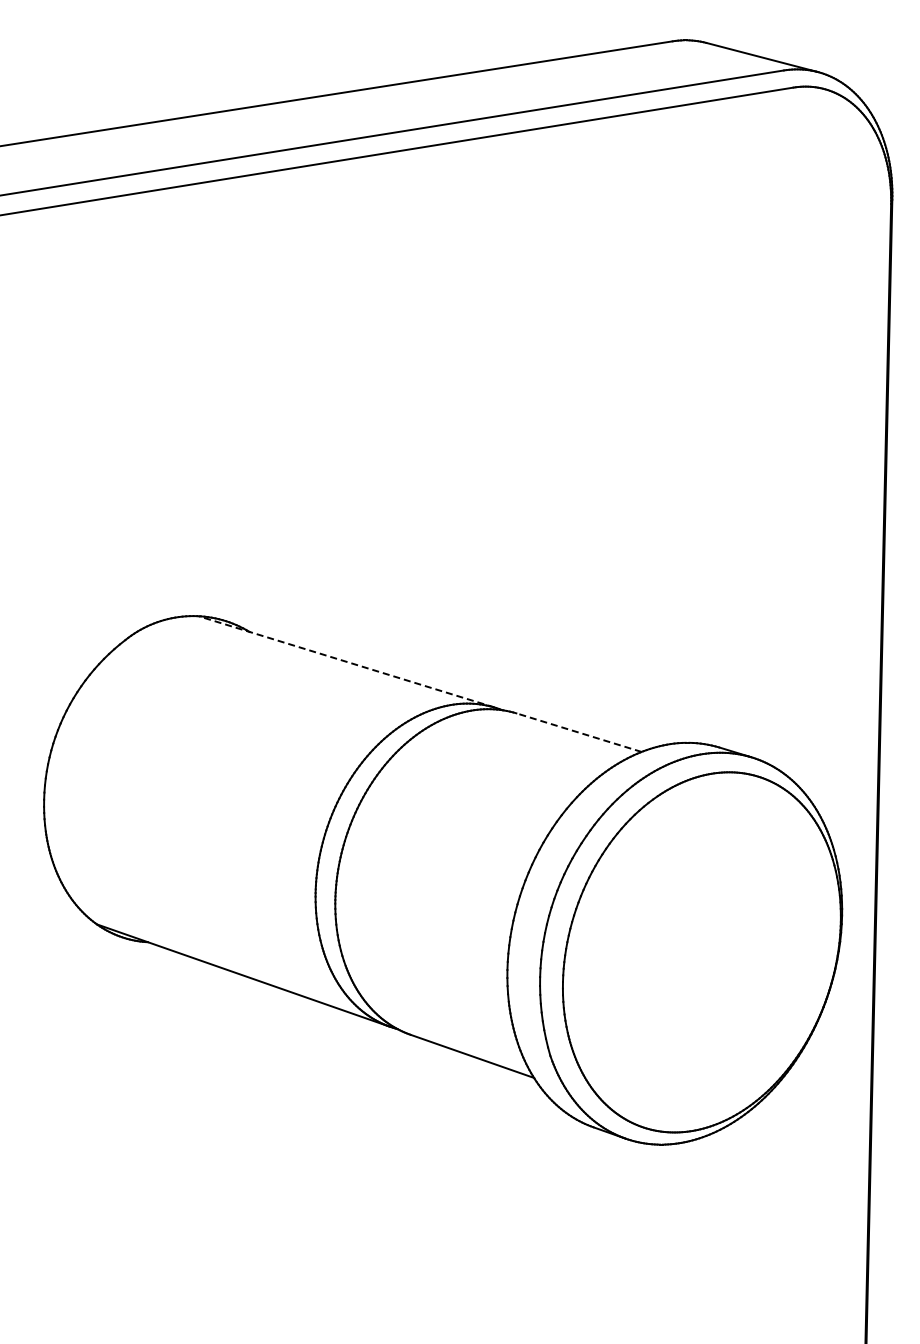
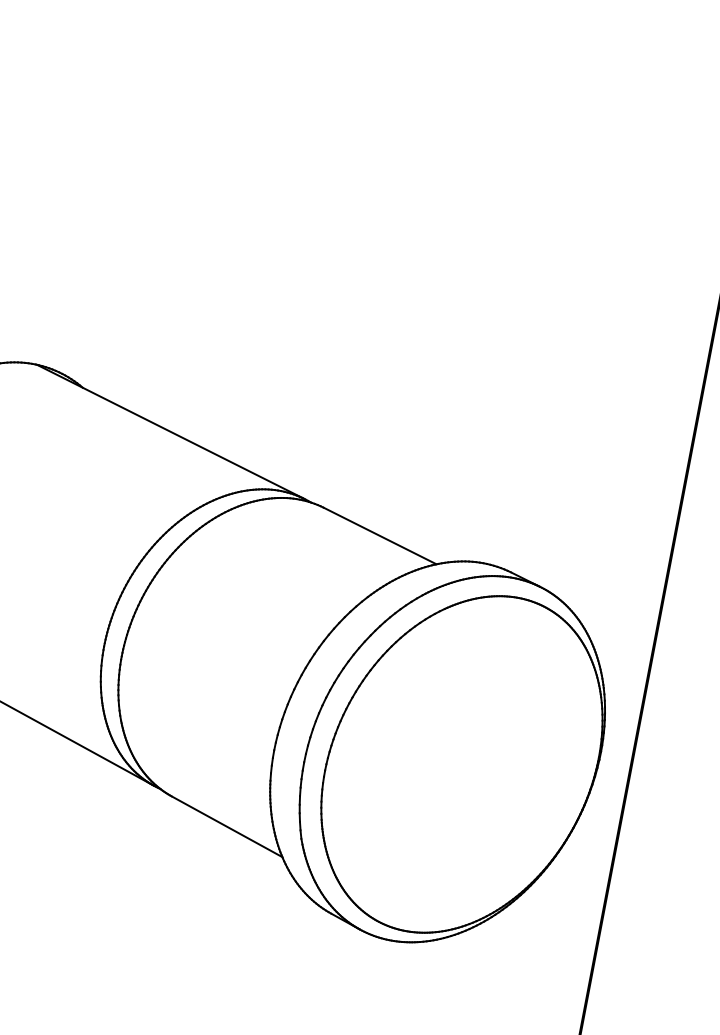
line: (346, 661) -> (170, 431), dashed -> solid
line: (579, 732) -> (380, 535), dashed -> solid

